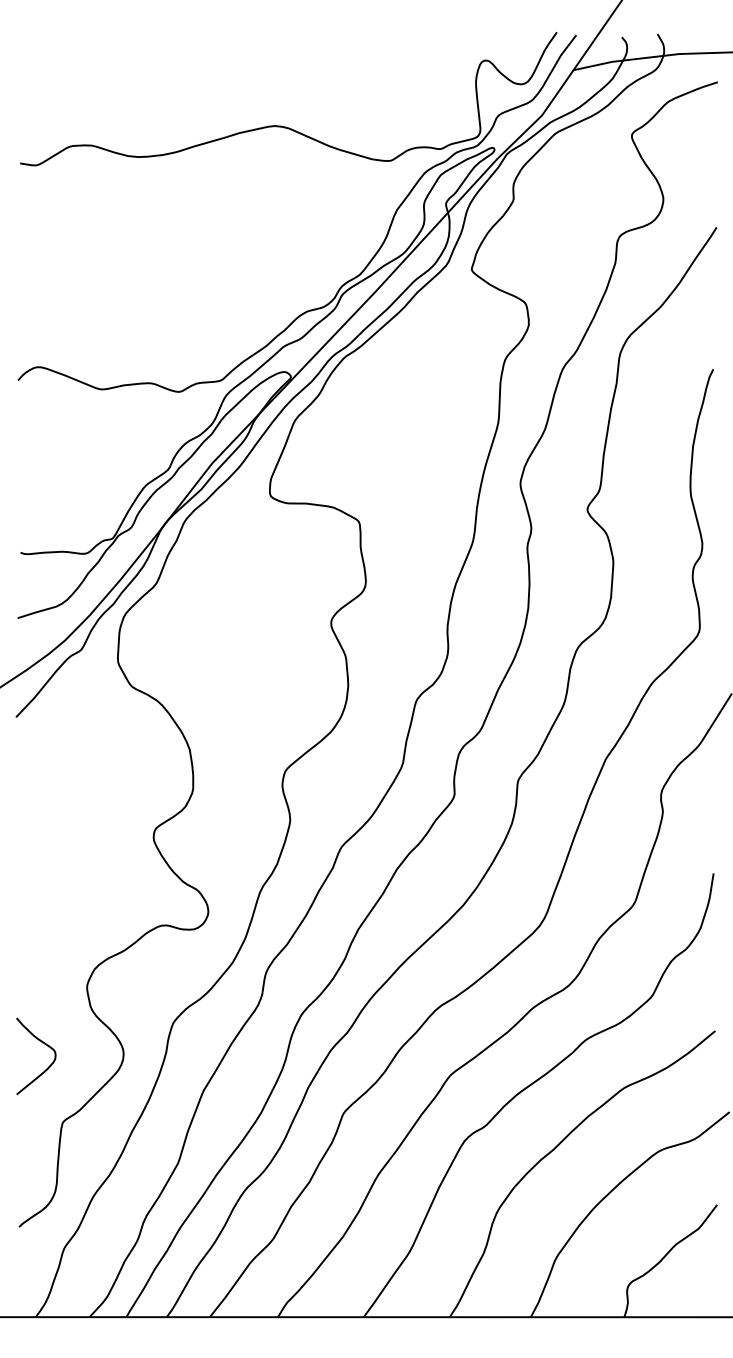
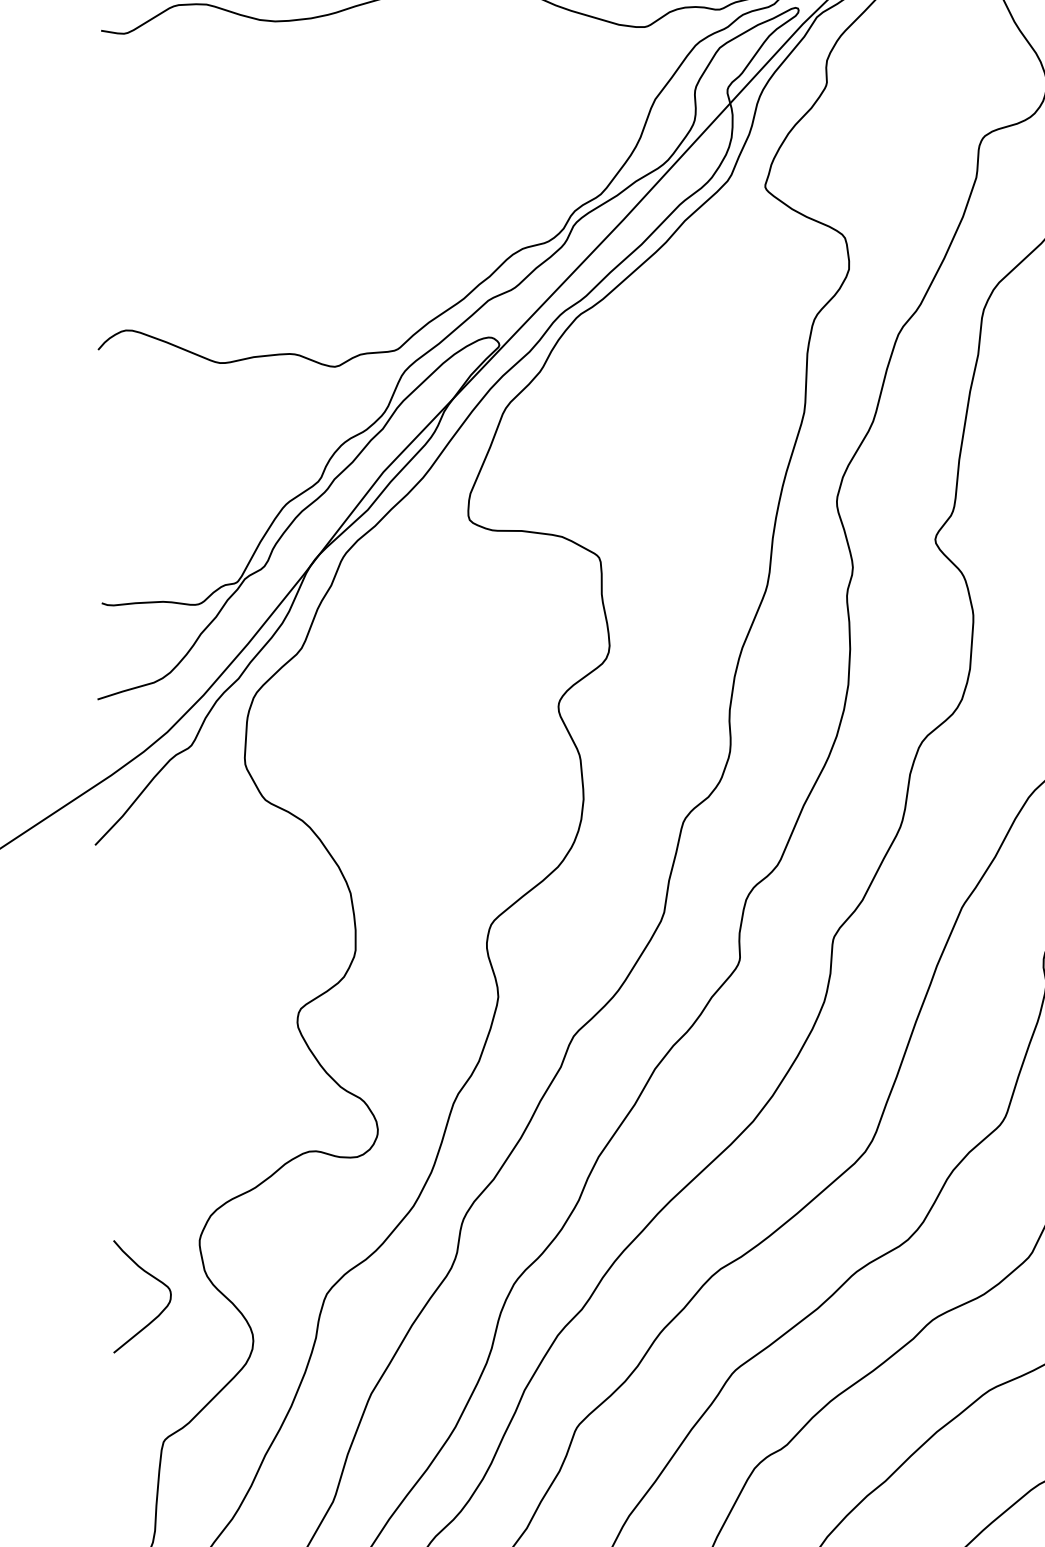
curve: (45, 1045) -> (156, 1280), moved

